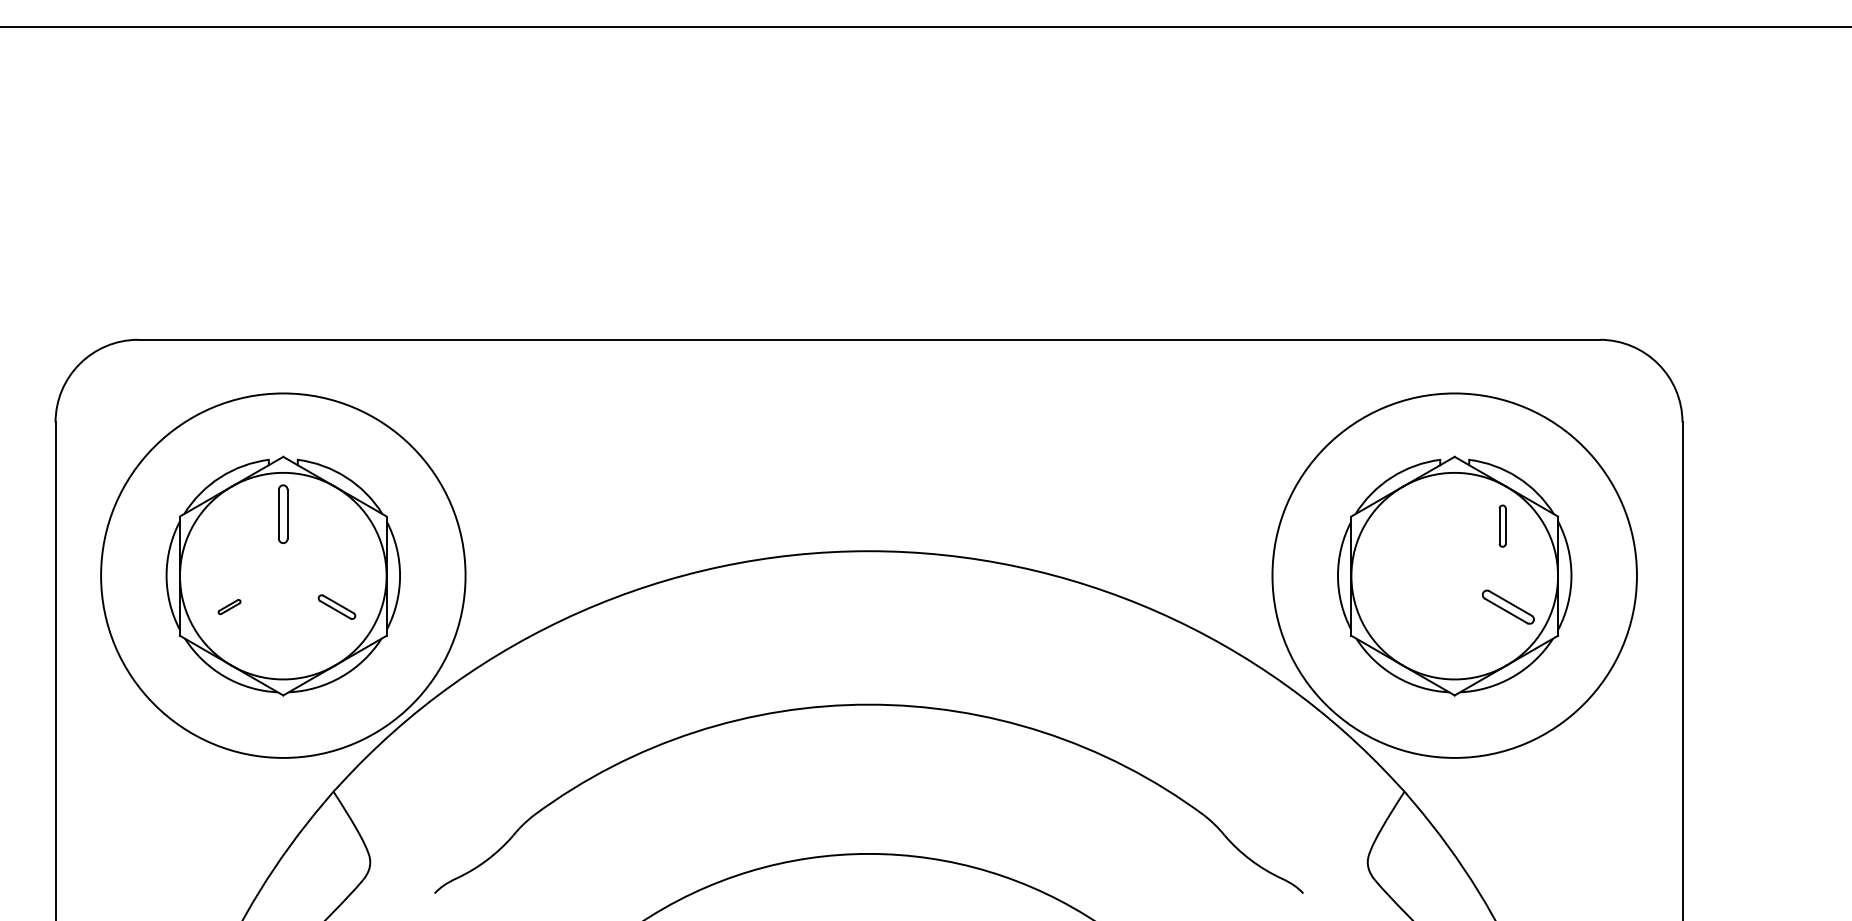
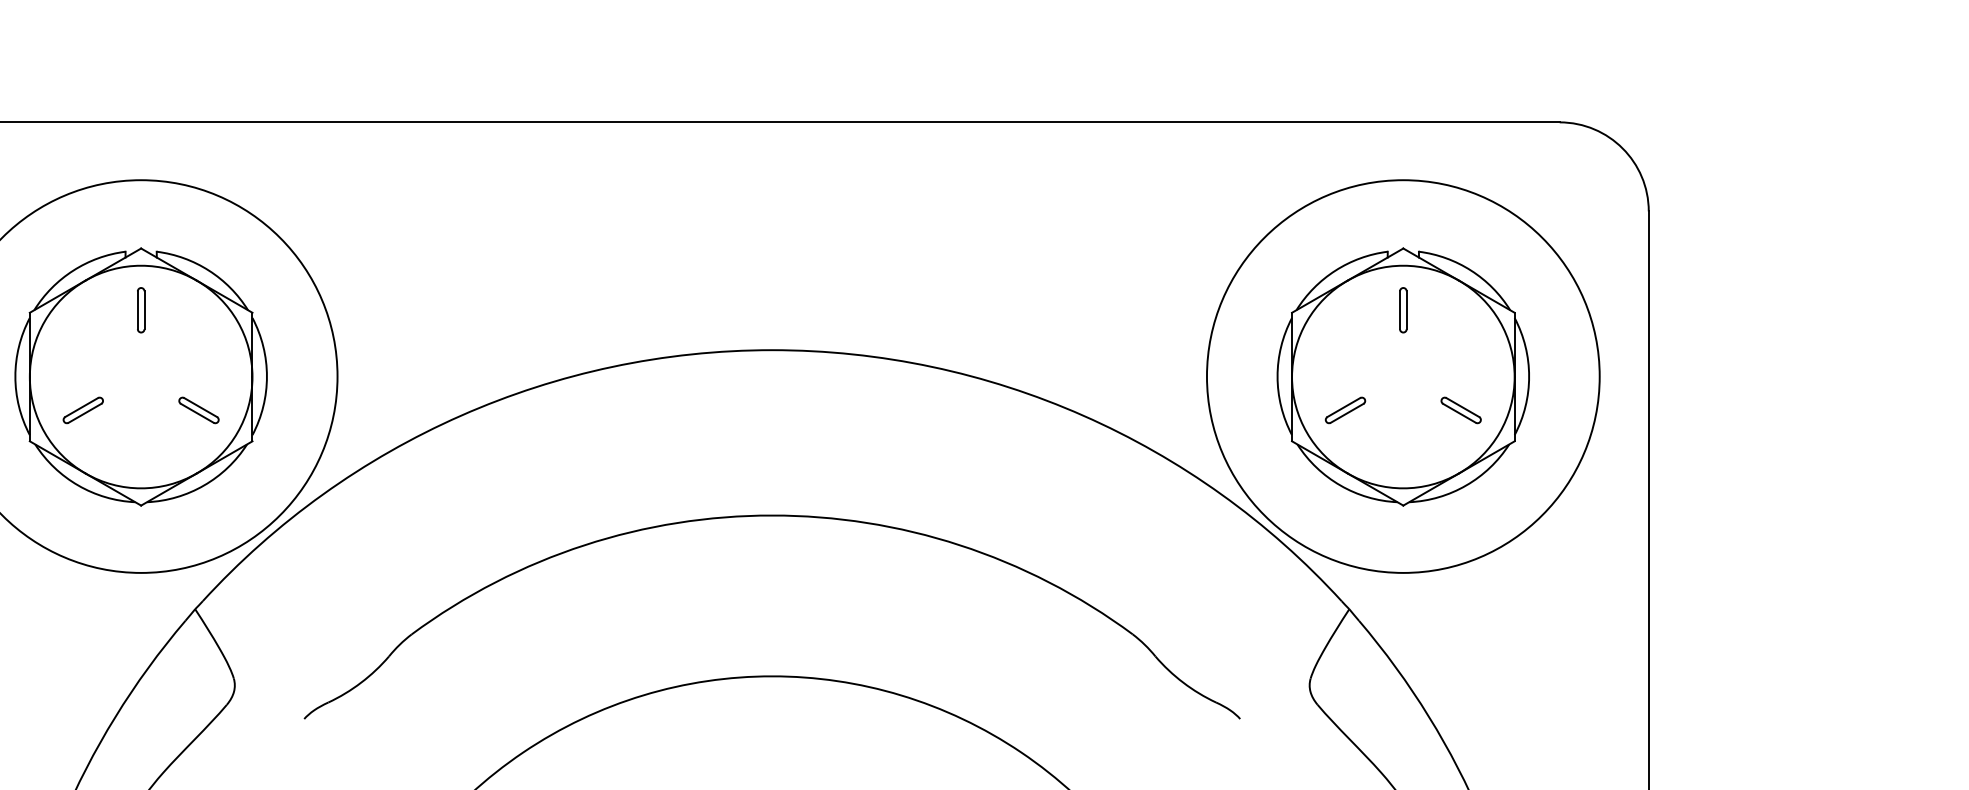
part: (283, 513) -> (141, 309), size x0.71
part: (1502, 525) -> (1403, 309), moved
part: (229, 606) -> (83, 409), size x1.67
part: (1400, 606) -> (1344, 409), added
part: (1508, 606) -> (1461, 409), size x0.71

